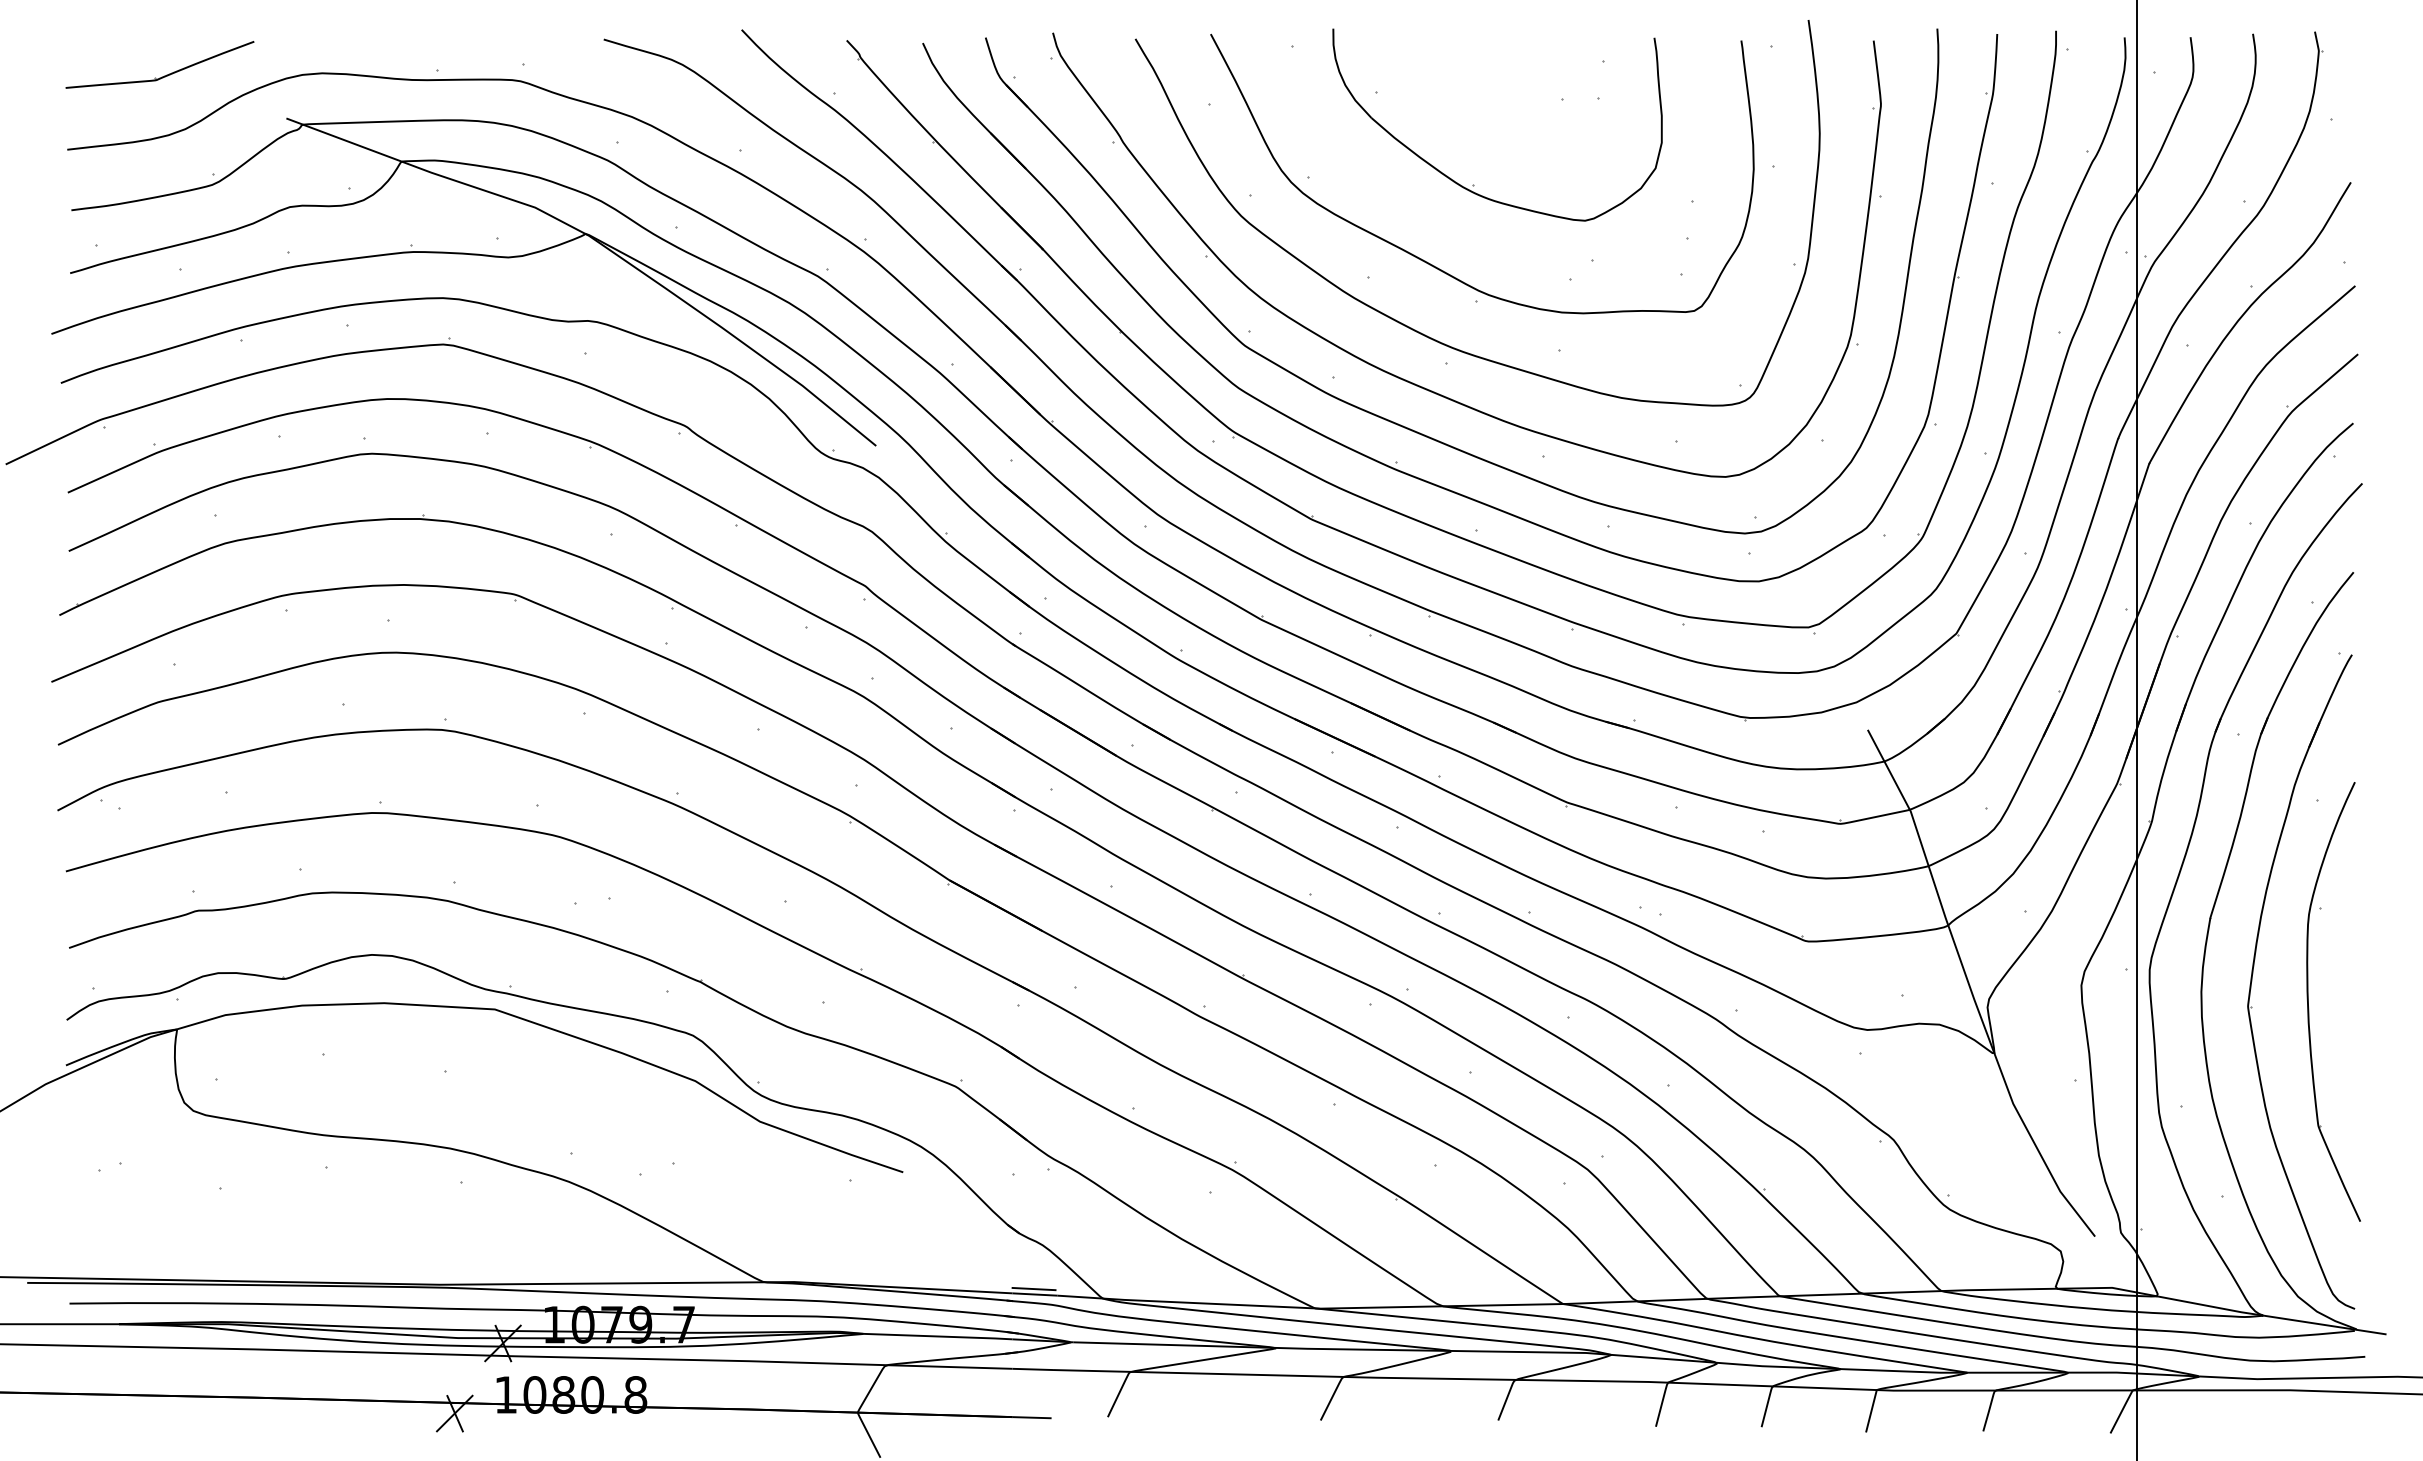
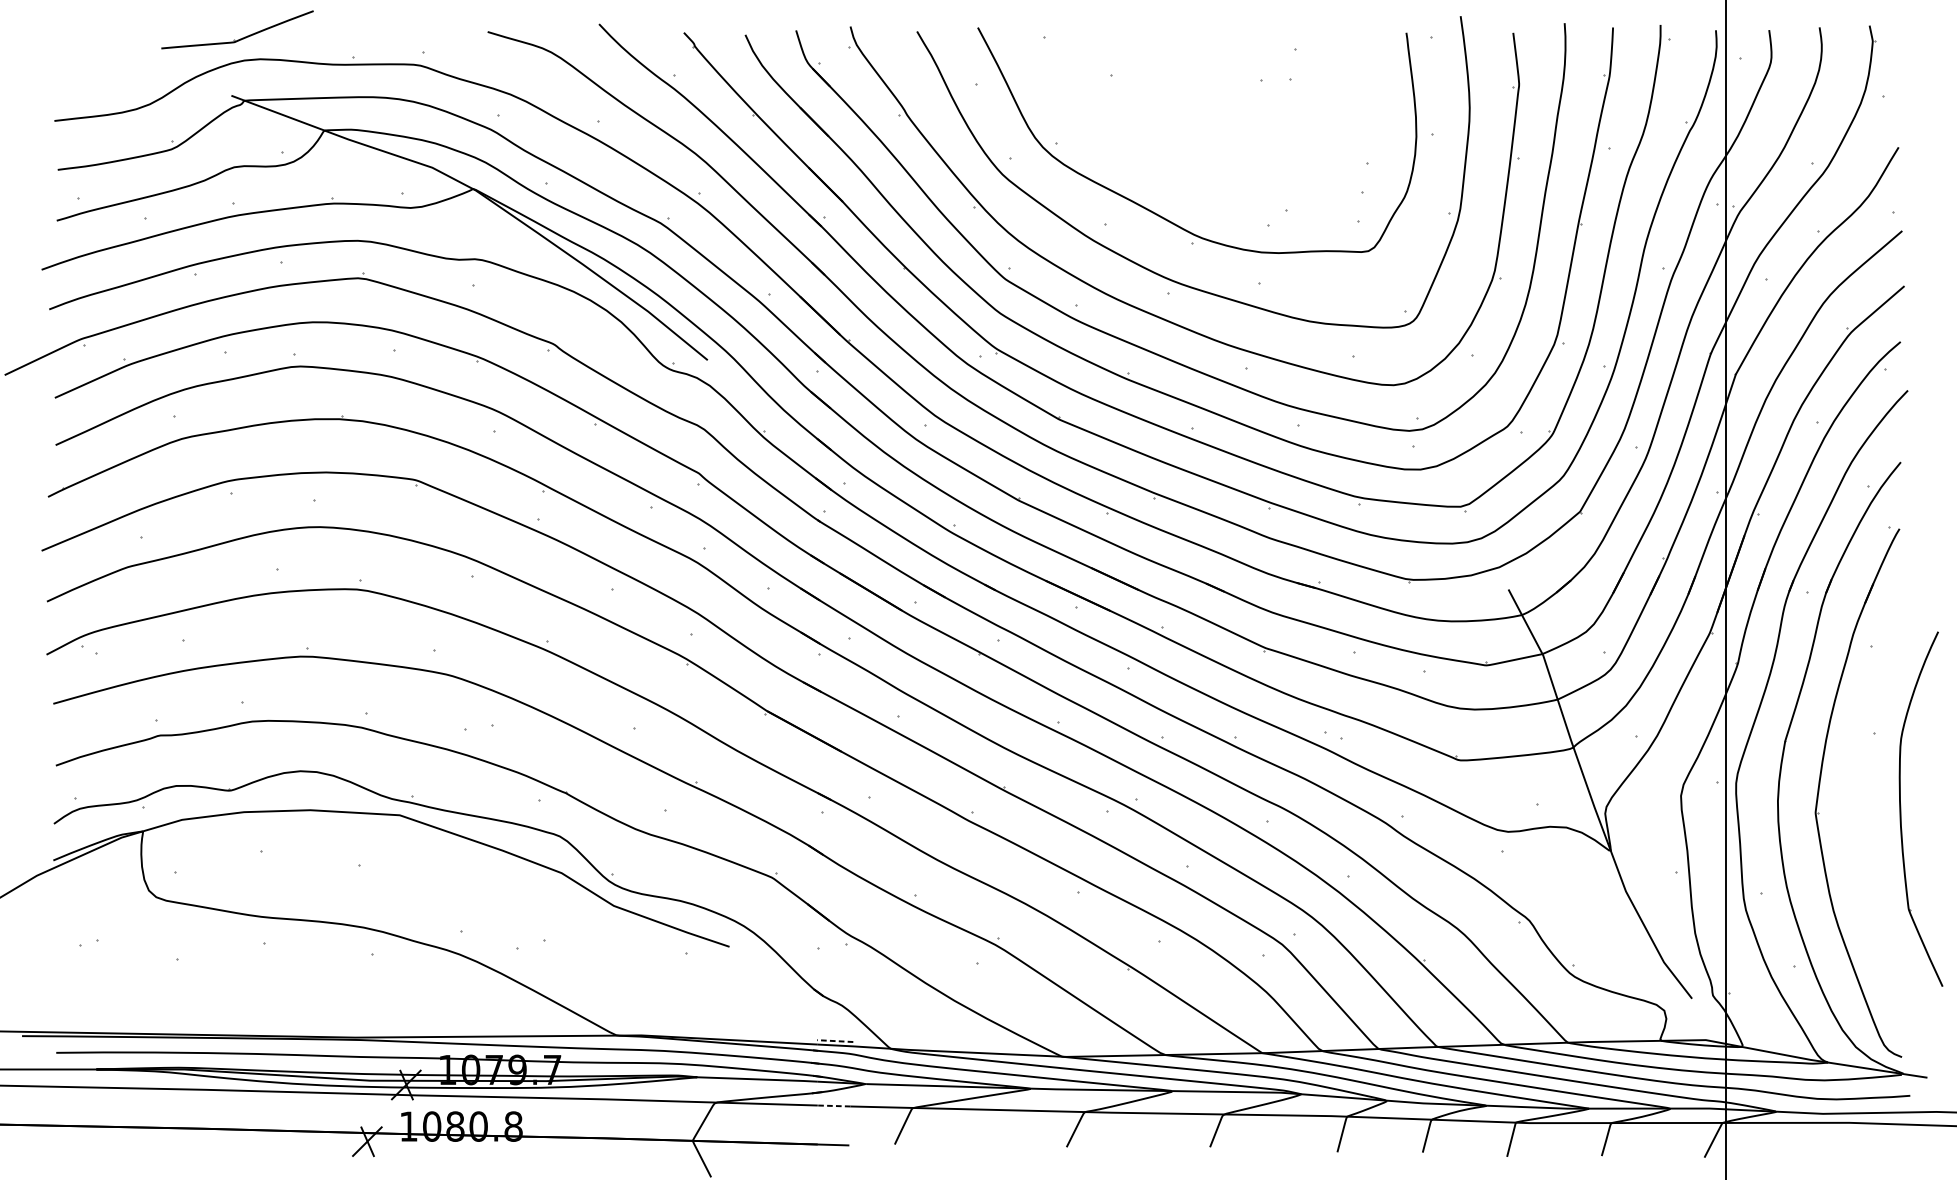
part: (164, 75) -> (241, 38), moved
part: (1473, 184) -> (1190, 149), removed
part: (2308, 1001) -> (1900, 808), moved
line: (1033, 1289) -> (834, 1041), solid -> dashed
line: (1032, 1369) -> (833, 1106), solid -> dashed

